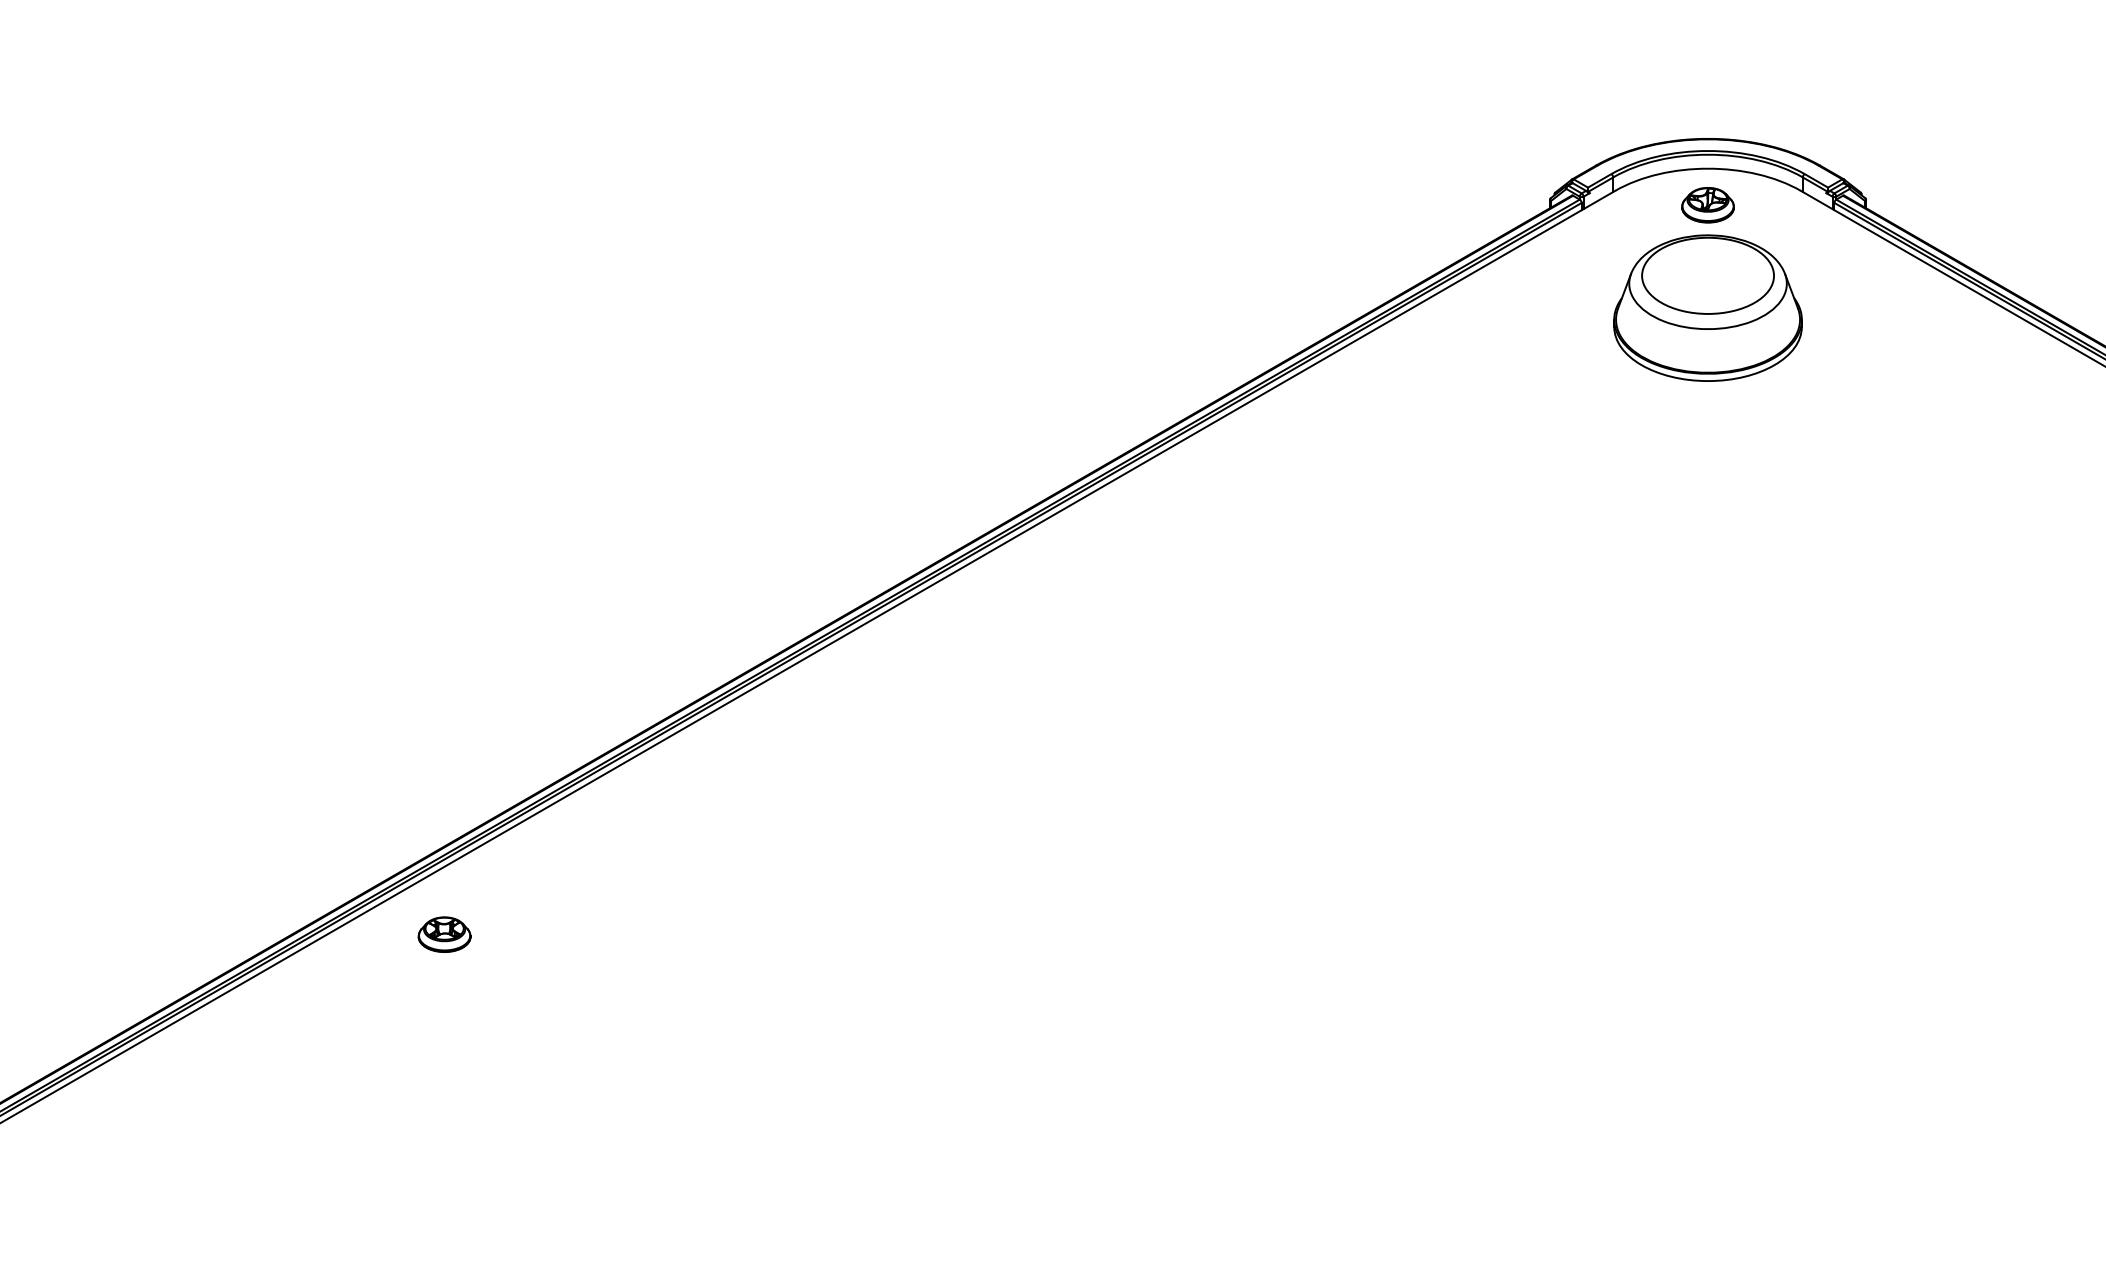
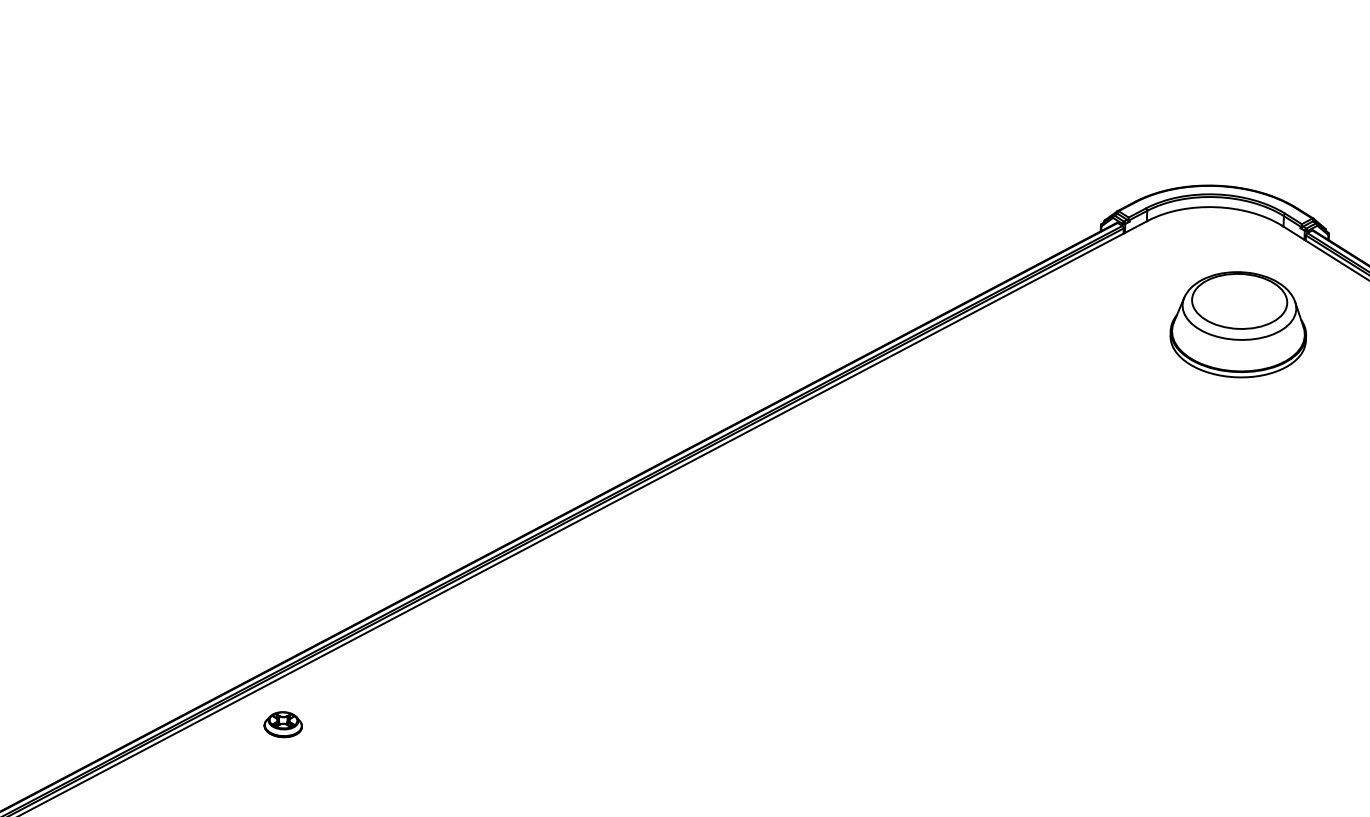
part: (1707, 205) -> (1214, 233), removed
part: (1707, 307) -> (1238, 324), moved

